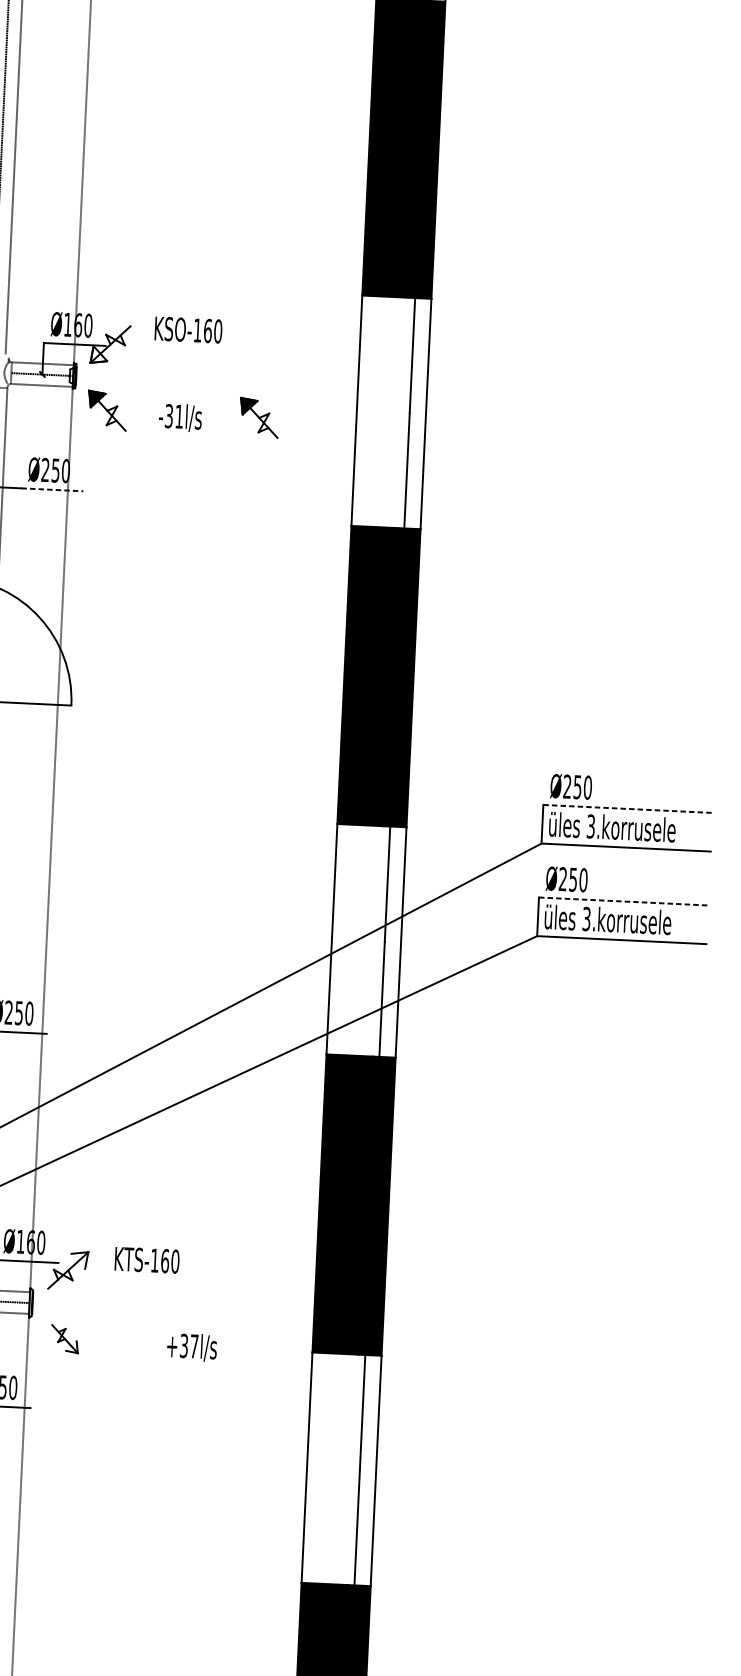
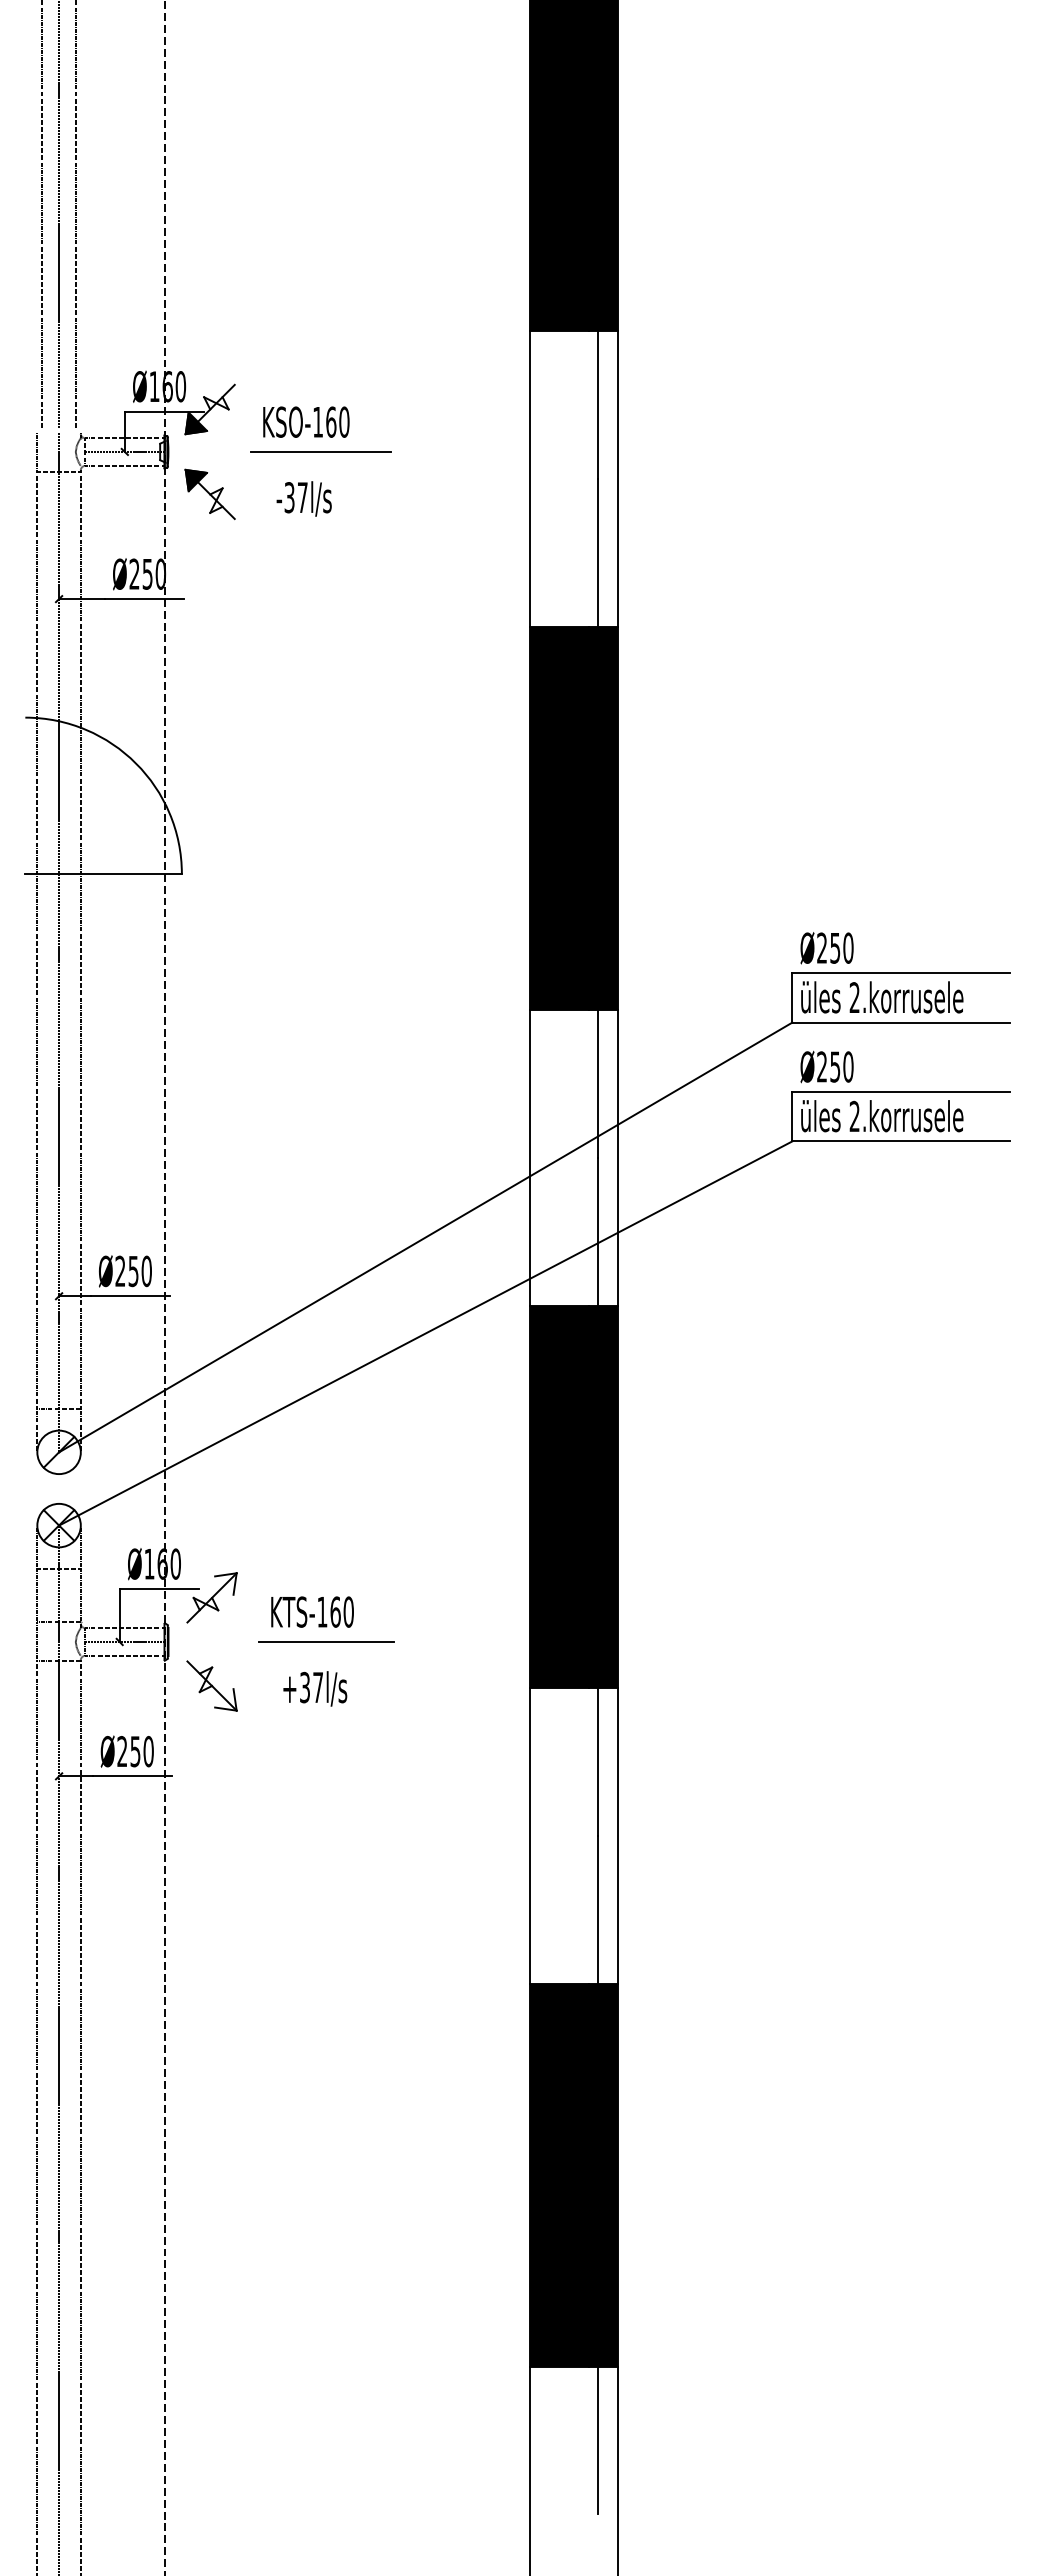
text: (188, 329) -> (306, 421), moved
fill: (99, 355) -> (196, 423), added
line: (194, 382) -> (320, 452), added
text: (179, 416) -> (302, 497), -31l/s -> -37l/s
part: (258, 417) -> (404, 494), removed
line: (52, 490) -> (144, 599), dashed -> solid
line: (628, 808) -> (901, 972), dashed -> solid
text: (590, 826) -> (854, 997), 3.korrusele -> 2.korrusele
line: (623, 901) -> (901, 1091), dashed -> solid
text: (586, 919) -> (854, 1116), 3.korrusele -> 2.korrusele
text: (147, 1259) -> (312, 1611), moved
line: (155, 1308) -> (325, 1641), added
part: (64, 1338) -> (211, 1685), size x1.43
text: (192, 1347) -> (315, 1688), moved

